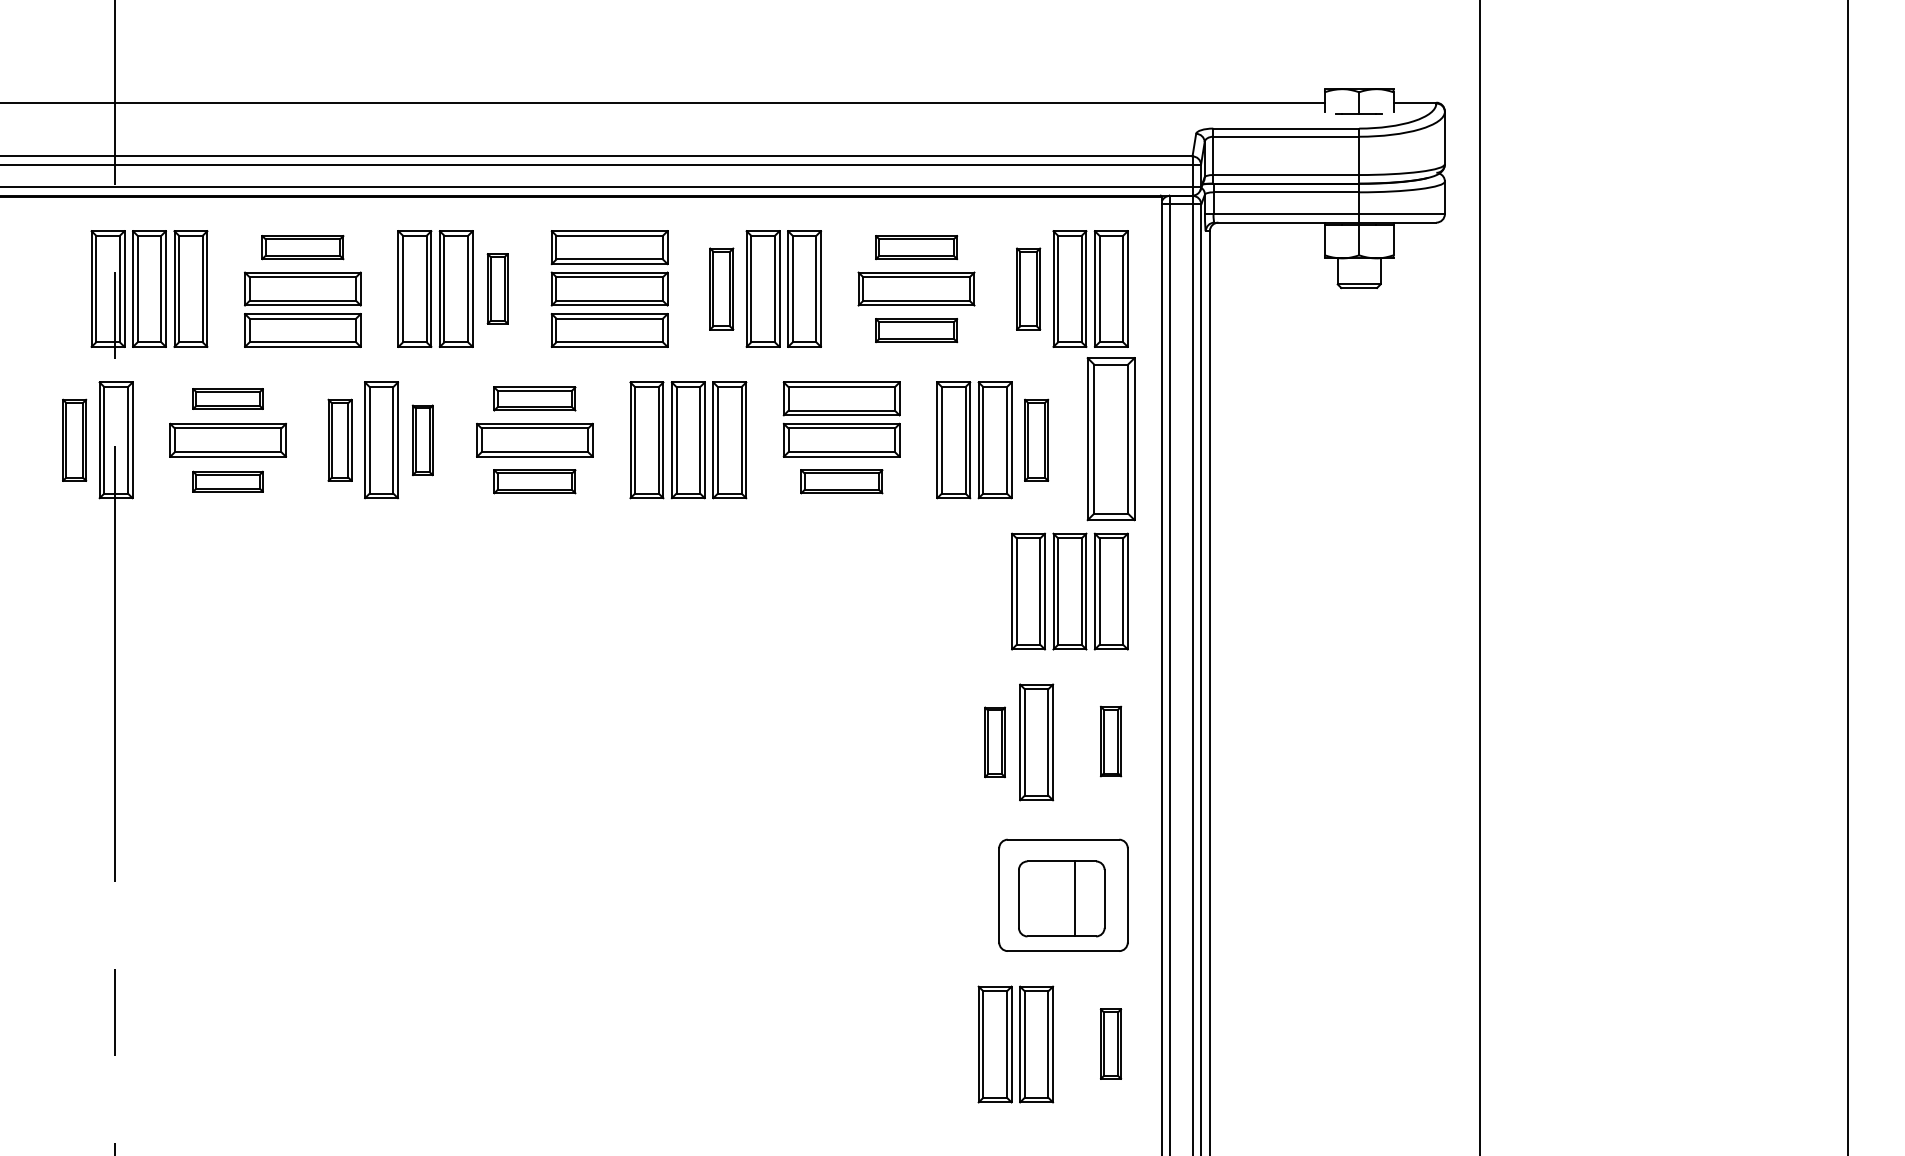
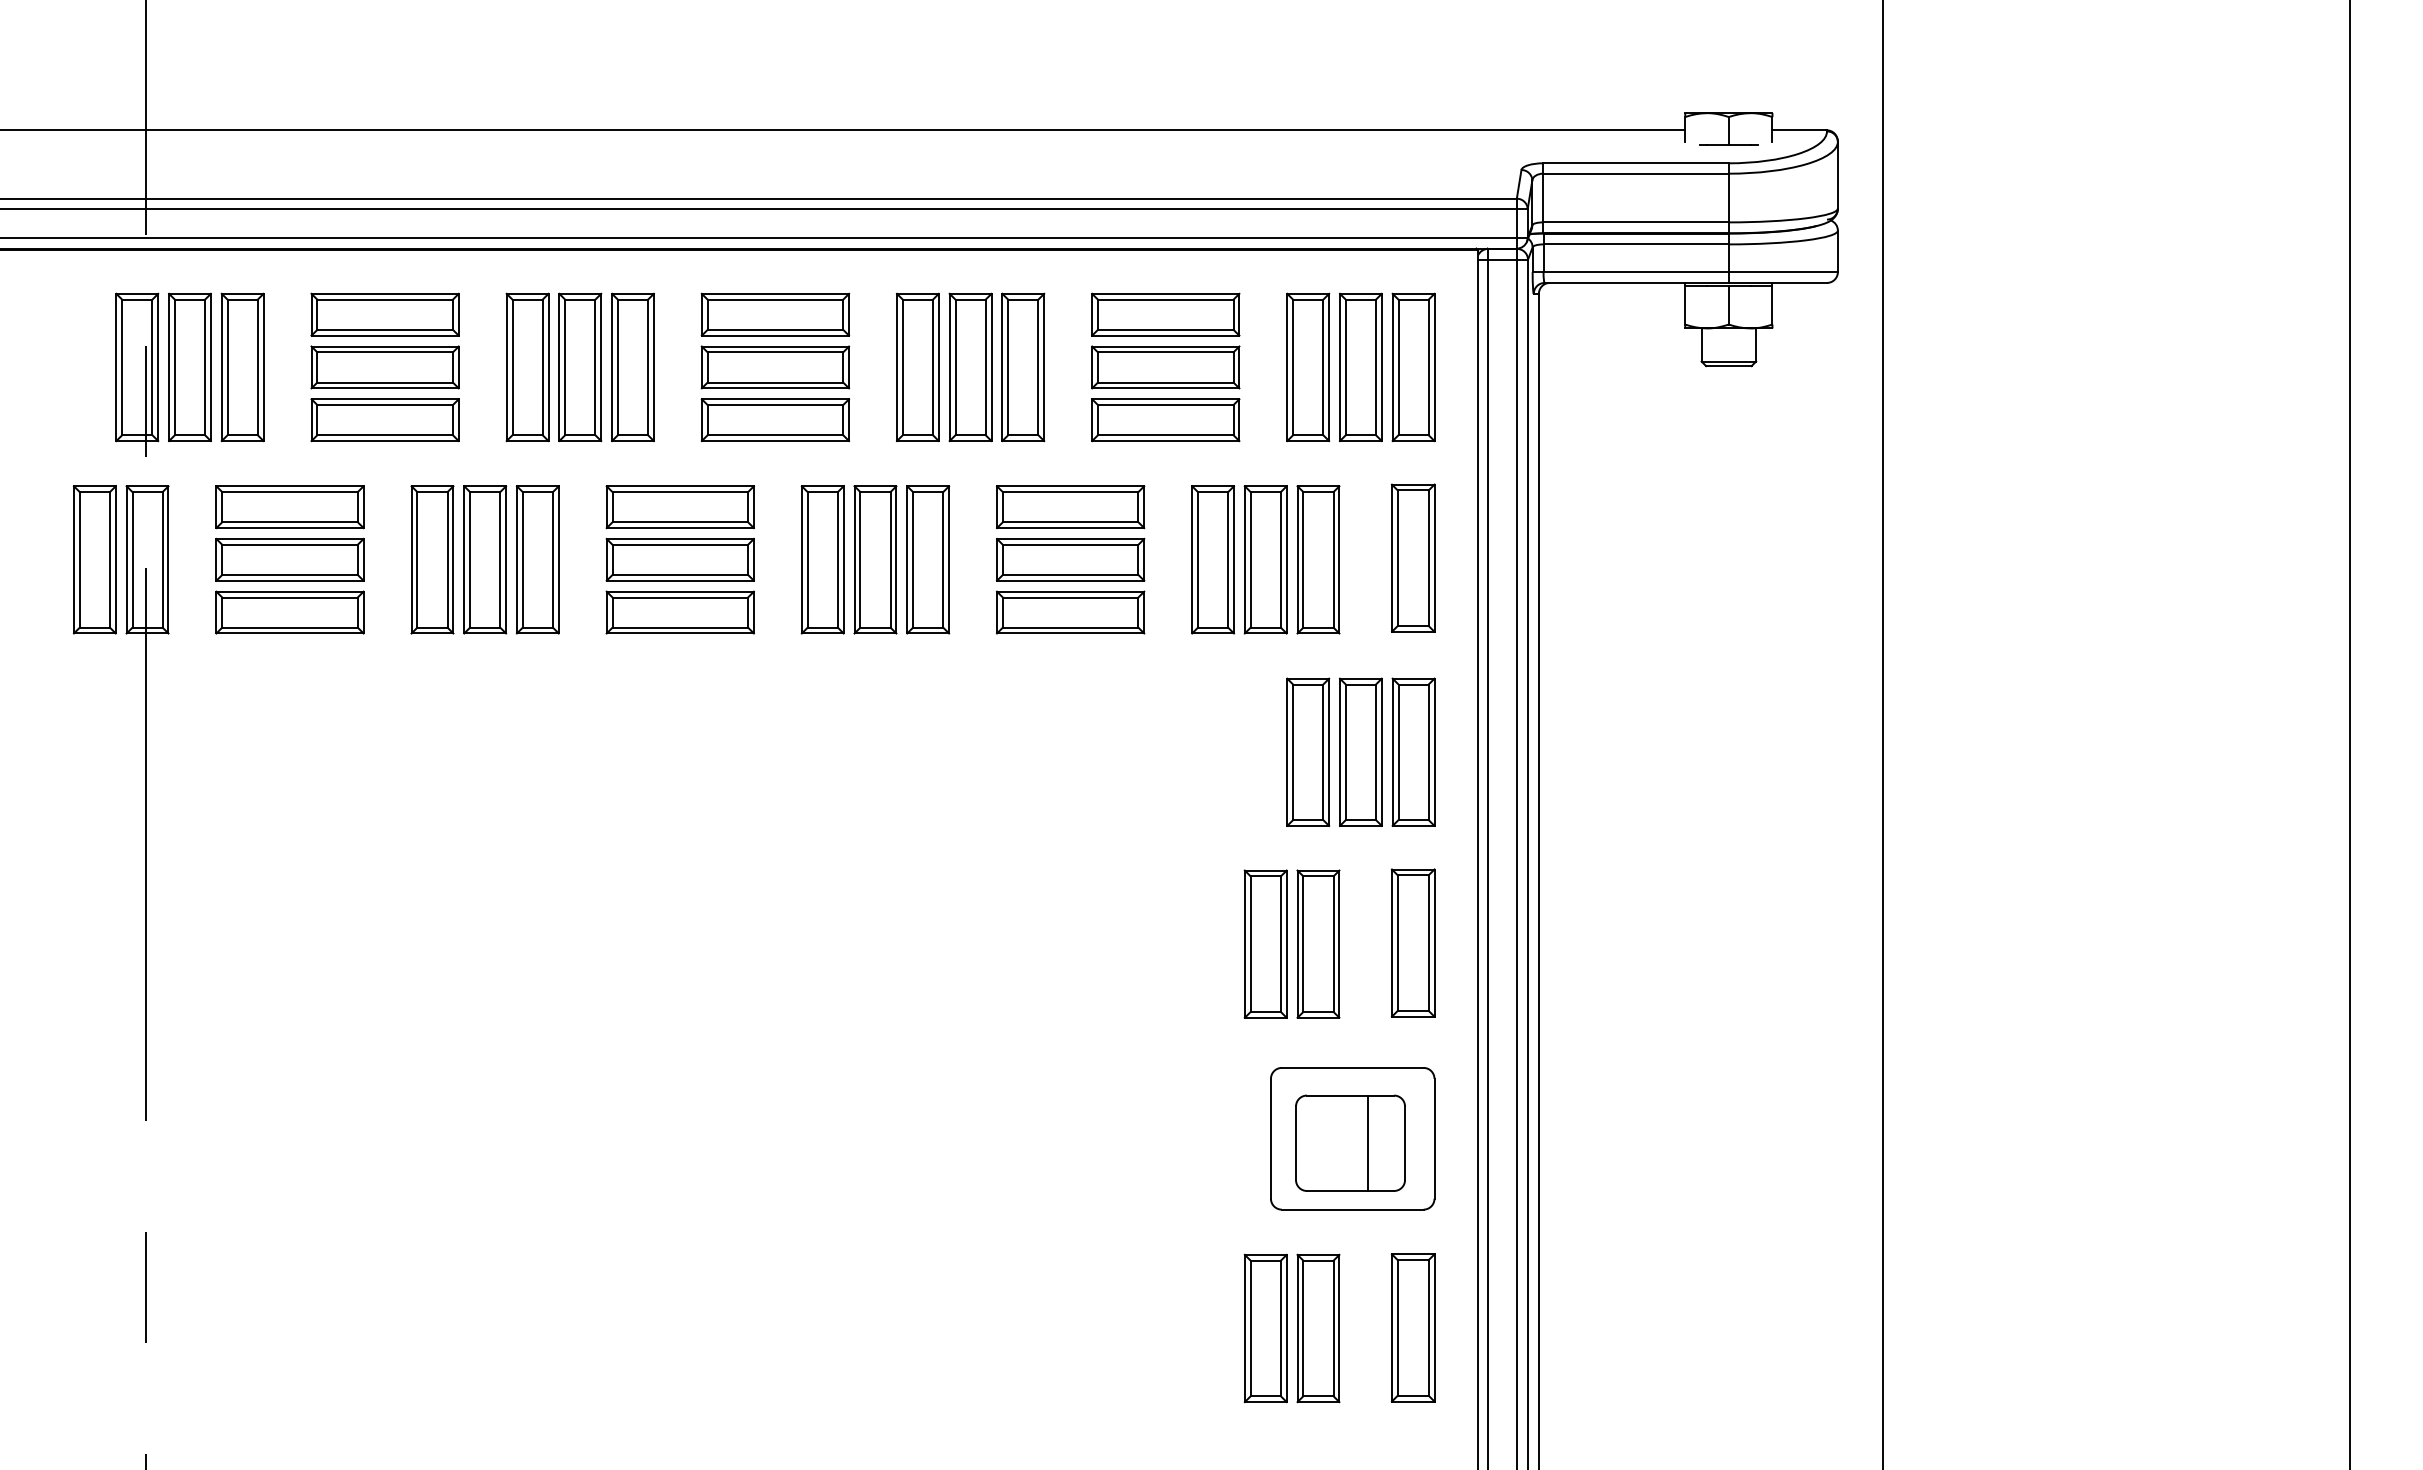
part: (302, 247) -> (384, 314), size x1.43
part: (916, 247) -> (1165, 314), size x1.43
part: (497, 288) -> (632, 366), size x1.67
part: (721, 289) -> (917, 367), size x1.43
part: (1028, 289) -> (1308, 367), size x1.43
part: (916, 330) -> (1165, 420), size x1.43
part: (227, 399) -> (289, 507), size x1.67
part: (534, 399) -> (679, 507), size x1.43
part: (1110, 438) -> (1412, 557), size x0.71
part: (74, 440) -> (94, 559), size x1.43
part: (340, 440) -> (432, 559), size x1.43
part: (422, 440) -> (537, 559), size x1.67
part: (1036, 440) -> (1318, 559), size x1.43
part: (227, 481) -> (289, 612), size x1.67
part: (534, 481) -> (679, 612), size x1.43
part: (841, 481) -> (1070, 612), size x1.43
part: (994, 741) -> (1265, 943), size x1.67
part: (1110, 741) -> (1412, 942), size x1.67
part: (1110, 1043) -> (1412, 1327), size x1.67

